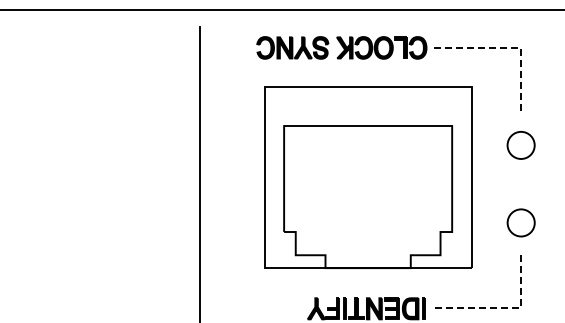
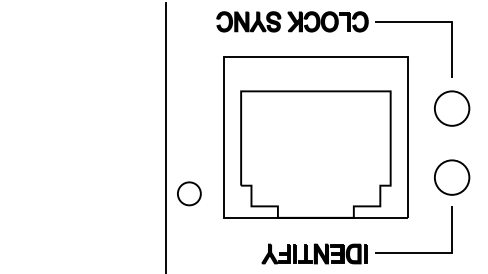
line: (509, 48) -> (441, 22), dashed -> solid
circle: (520, 145) -> (451, 108), size x1.43
circle: (520, 222) -> (451, 177), size x1.43
circle: (225, 240) -> (188, 193), added
line: (504, 307) -> (437, 252), dashed -> solid

